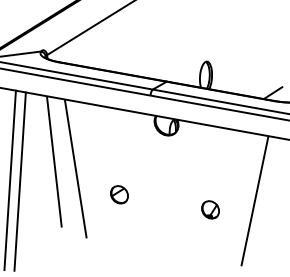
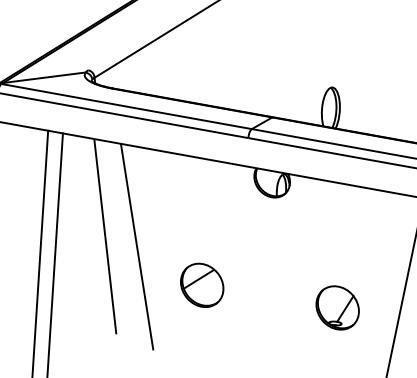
part: (119, 194) -> (202, 285), size x1.67
part: (210, 209) -> (337, 307), size x1.67

